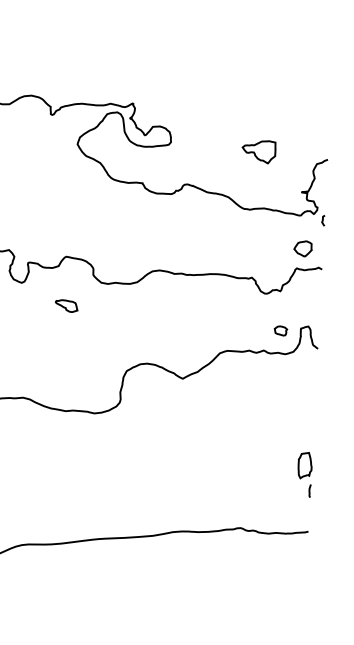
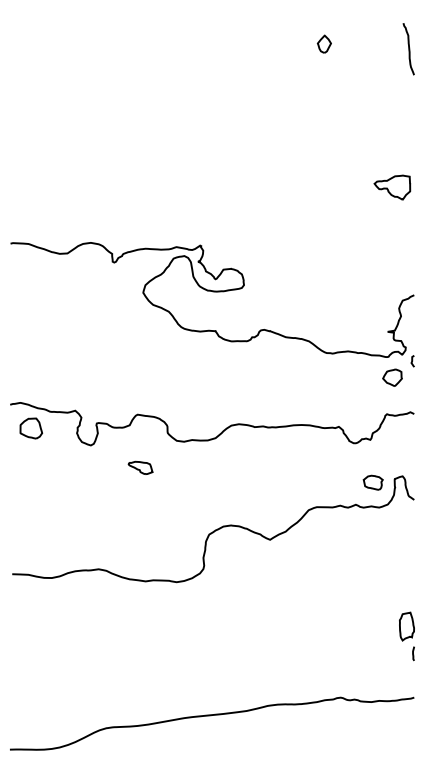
part: (259, 151) -> (392, 187), moved
part: (303, 248) -> (392, 377), moved
part: (280, 330) -> (372, 482), size x1.43

